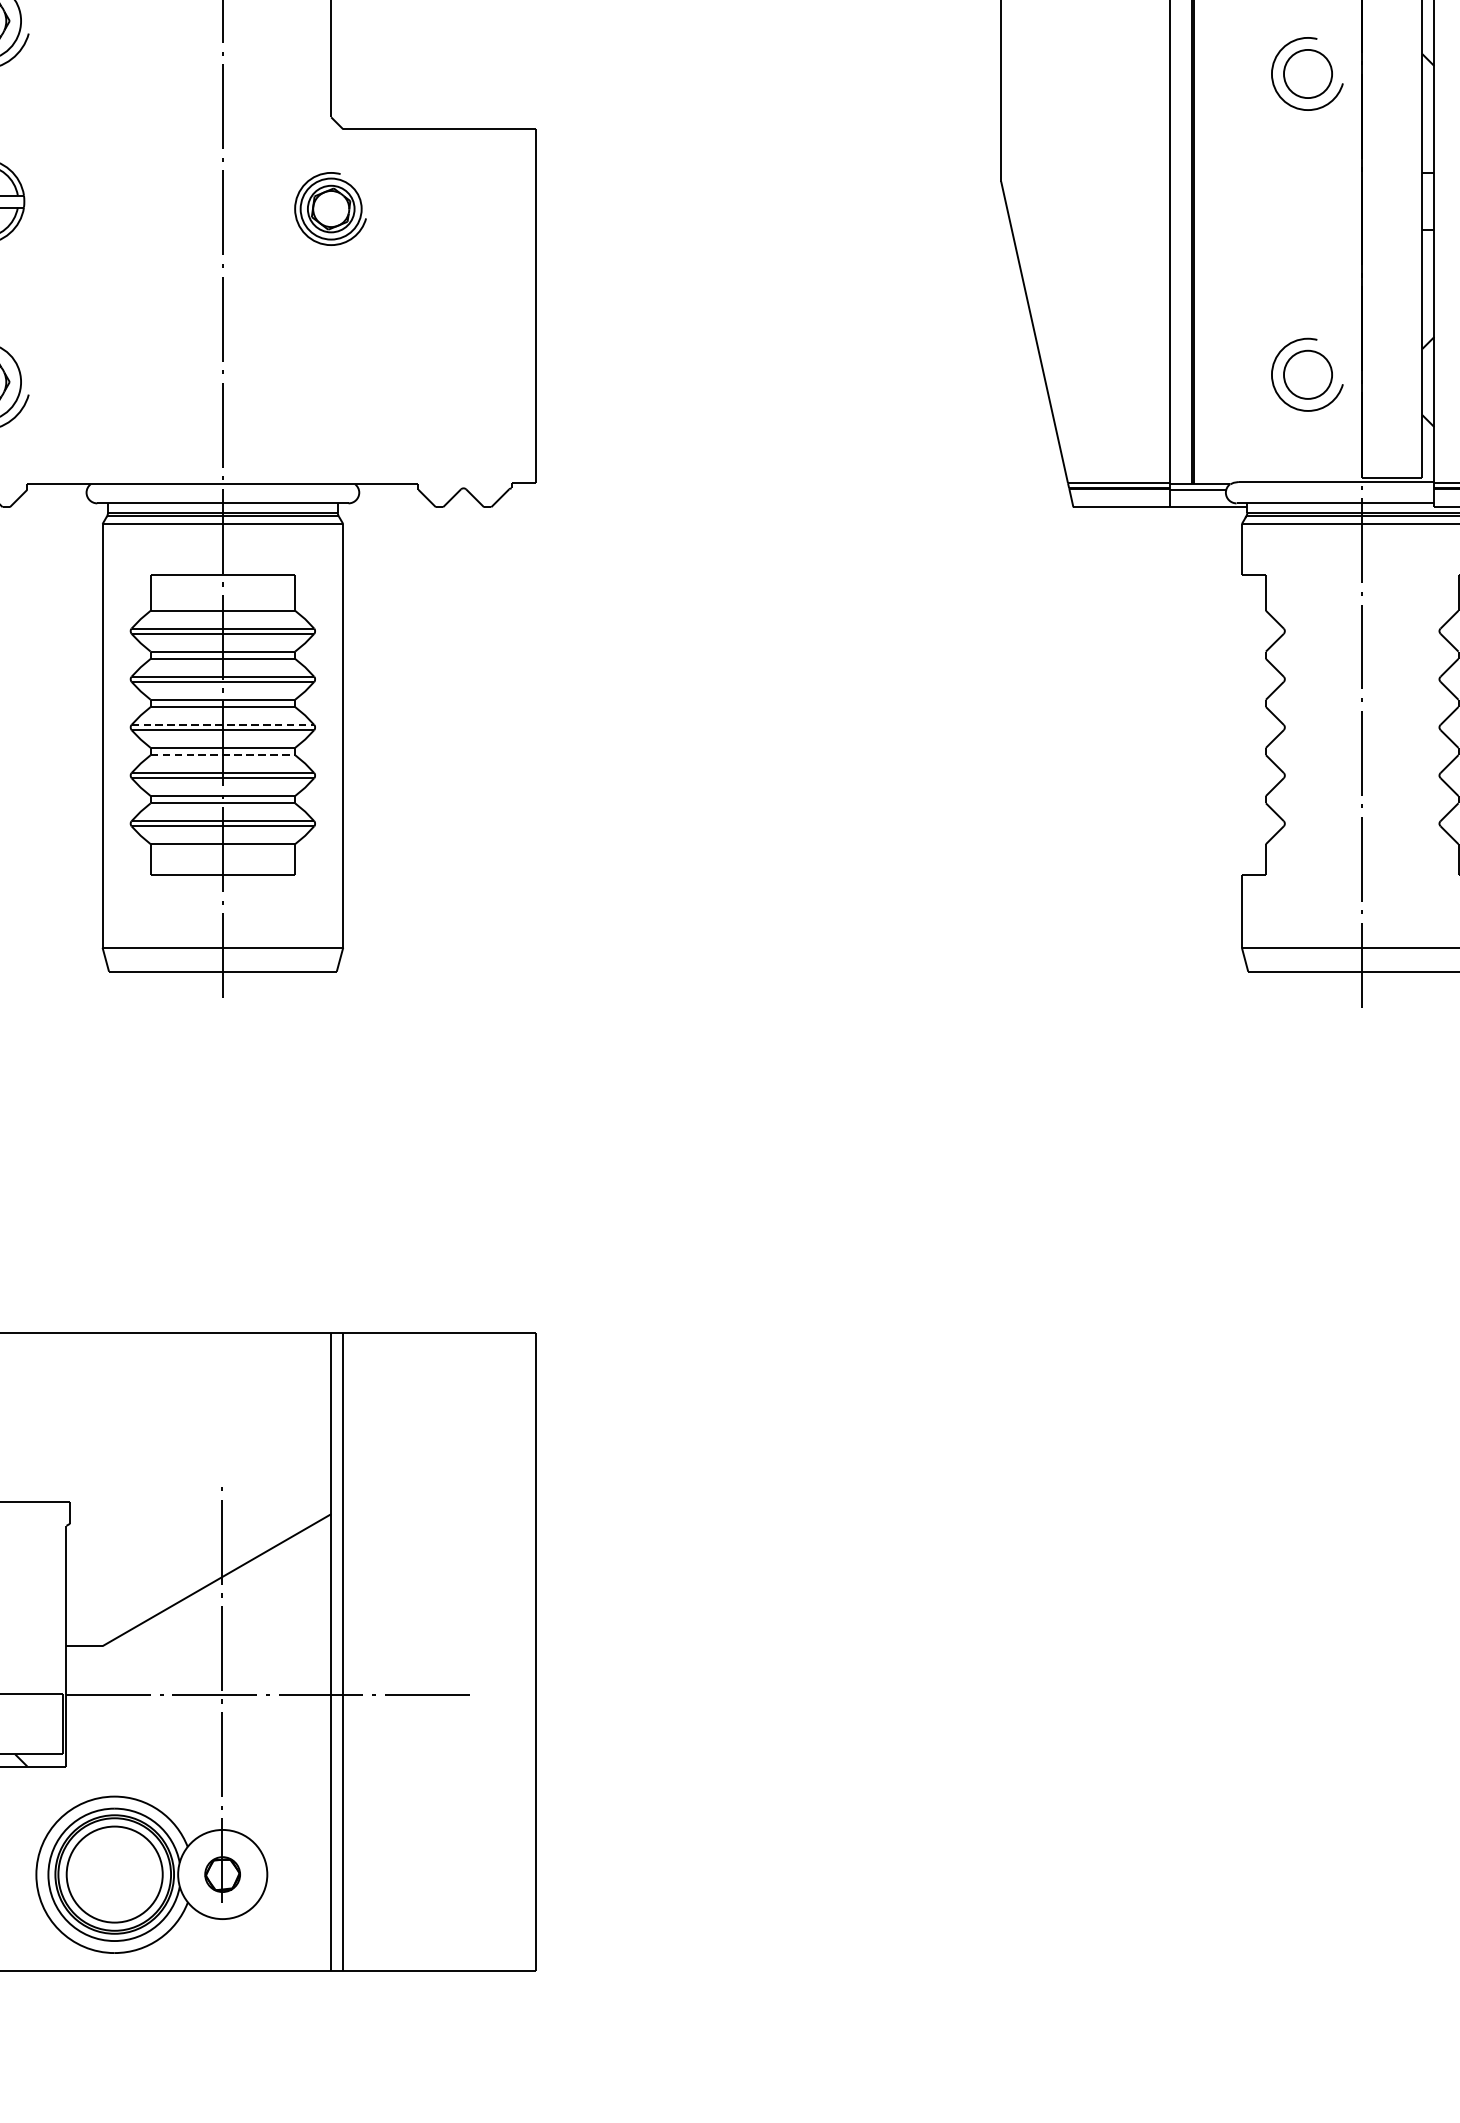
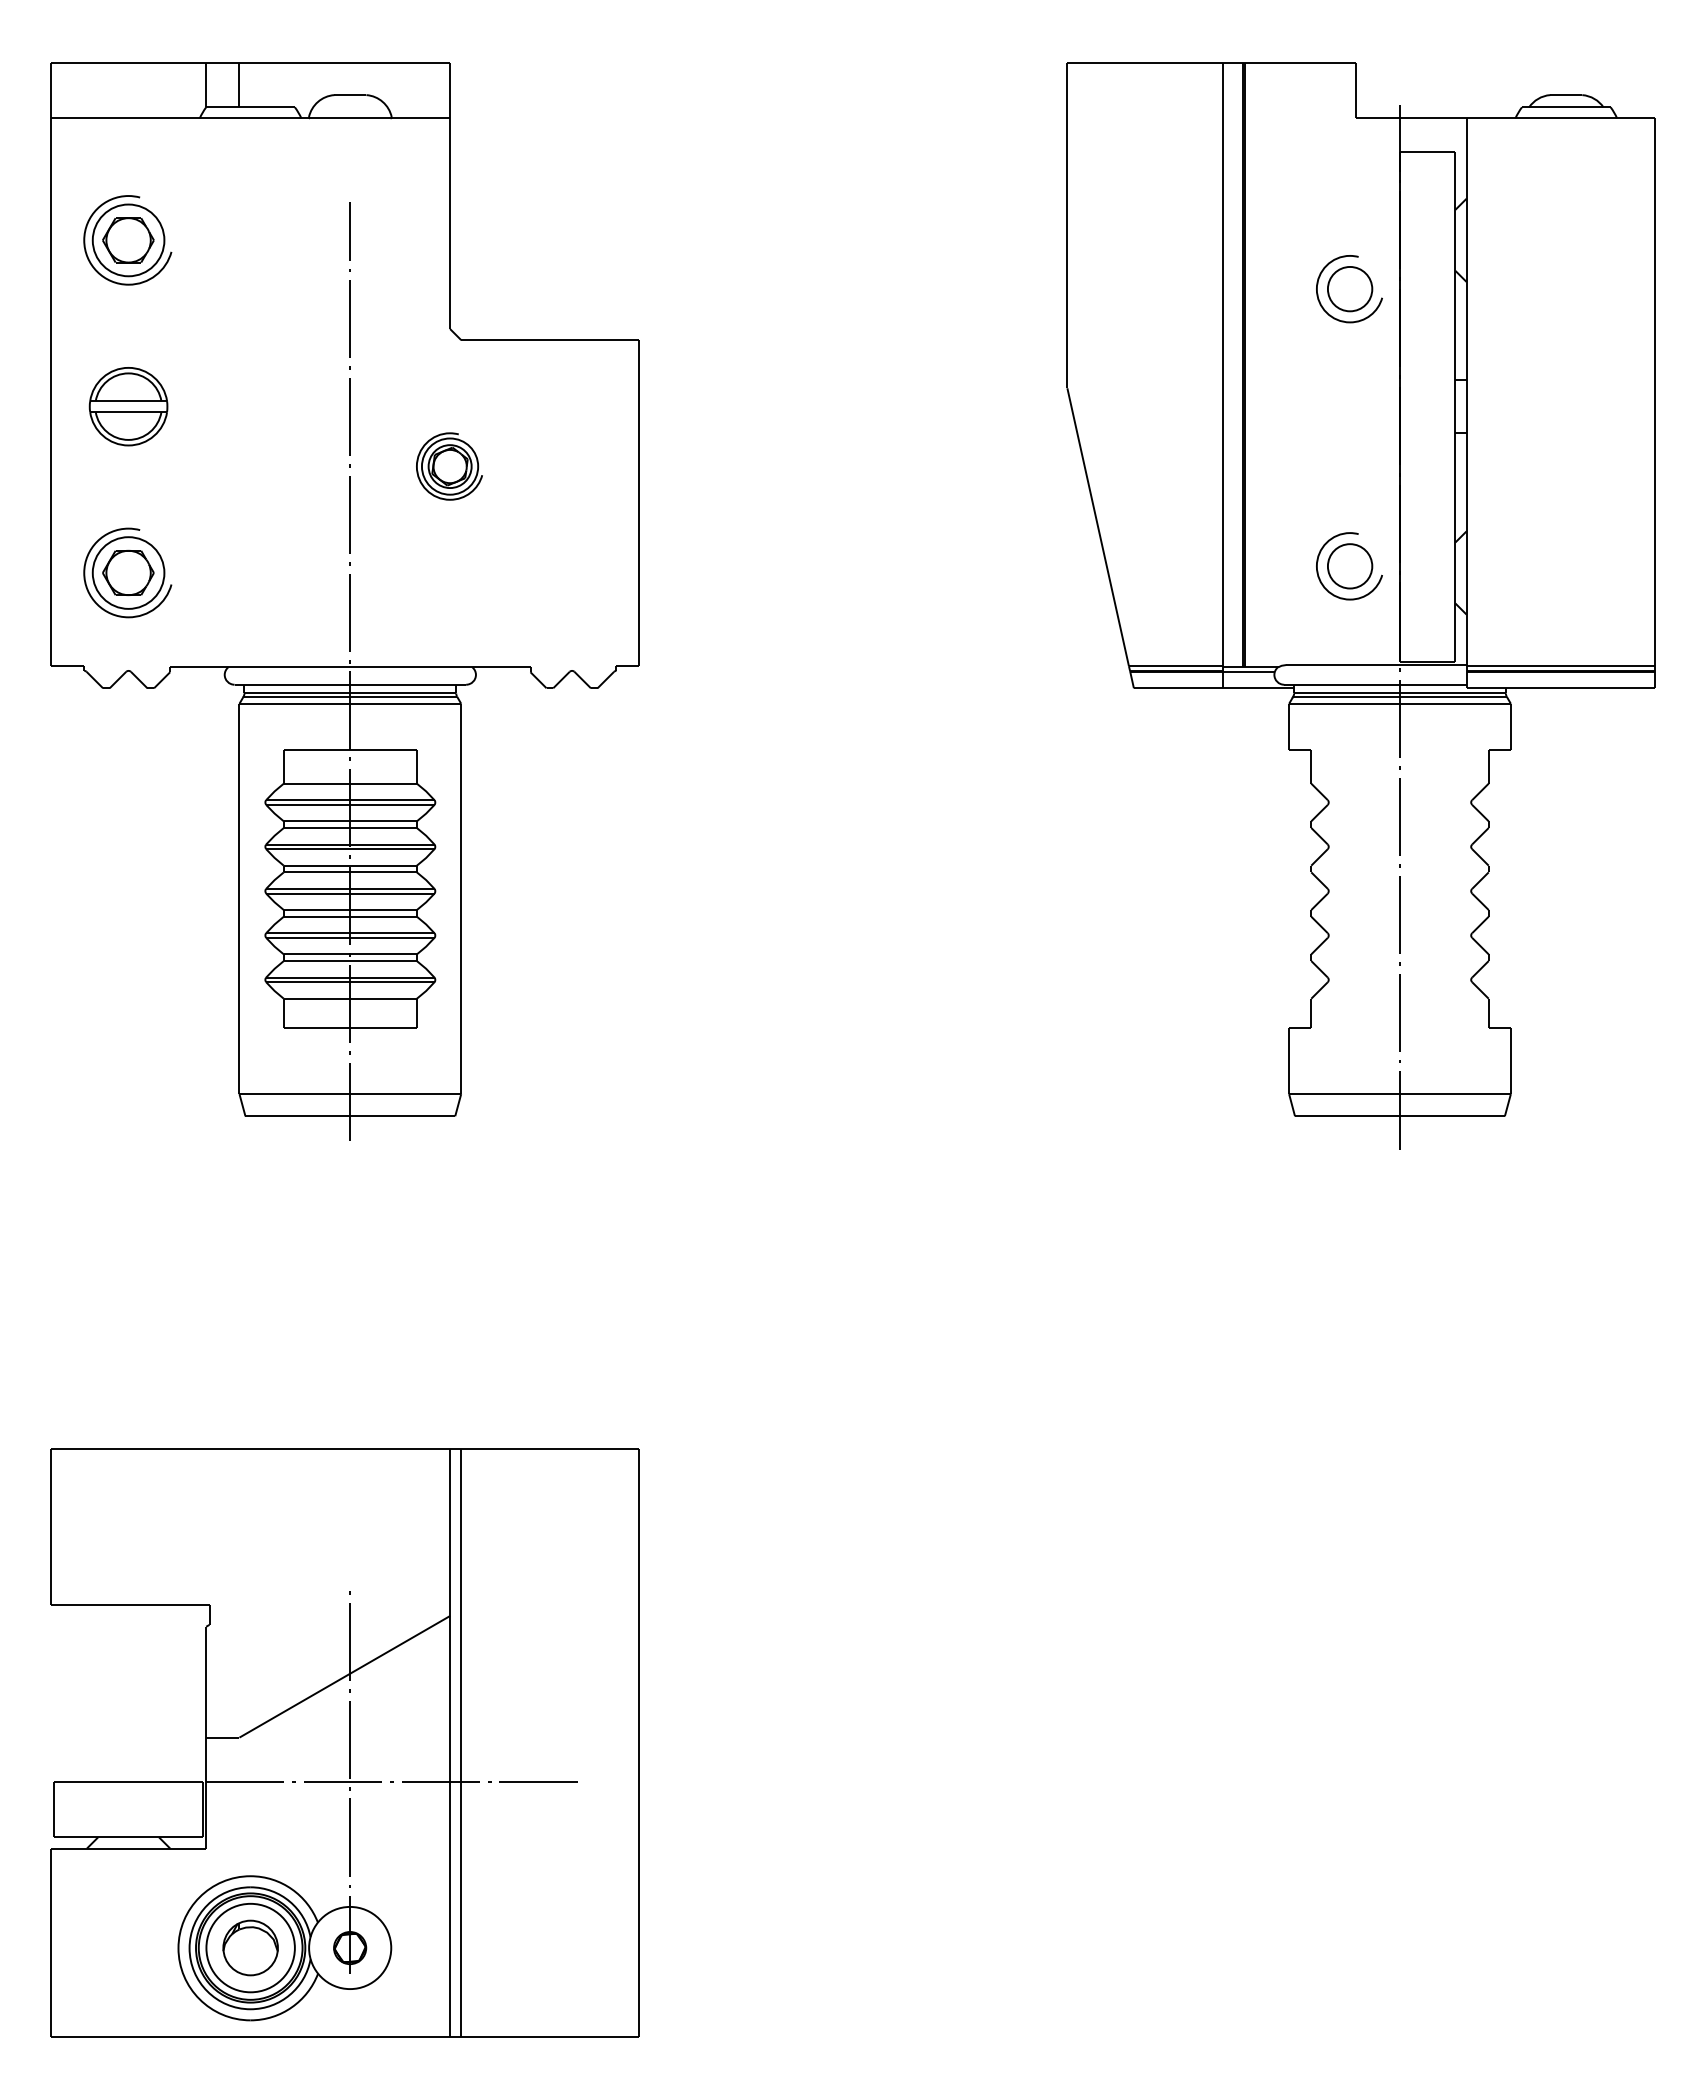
part: (330, 208) -> (449, 466), moved
line: (223, 724) -> (350, 888), dashed -> solid
line: (223, 754) -> (350, 916), dashed -> solid
part: (114, 1873) -> (250, 1947), added

